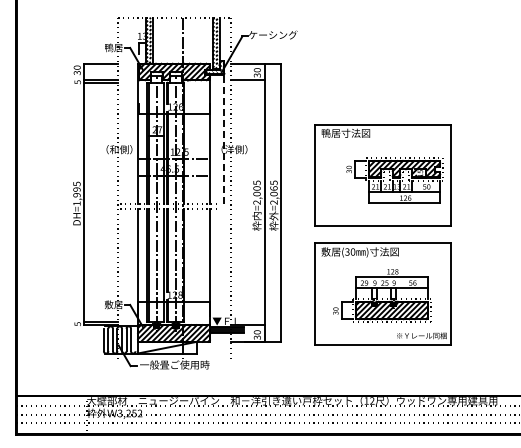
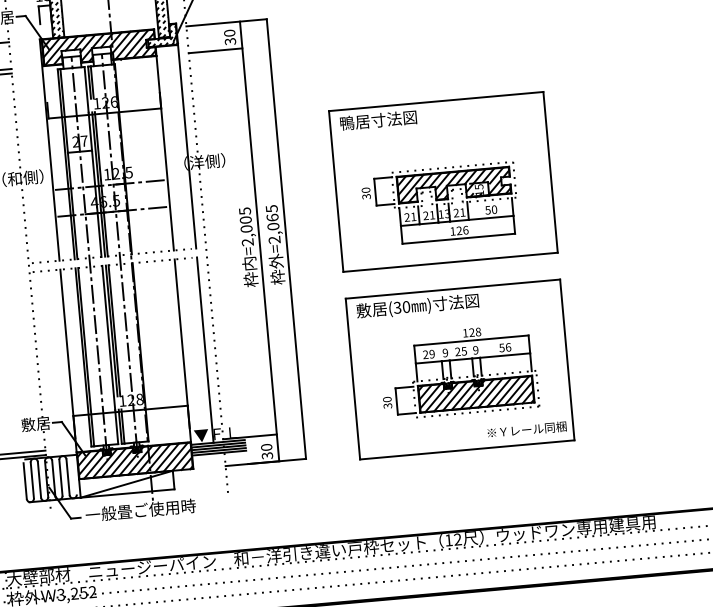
line: (224, 138) -> (187, 145), dashed -> solid
part: (394, 180) -> (439, 204), moved
line: (224, 267) -> (205, 349), added

